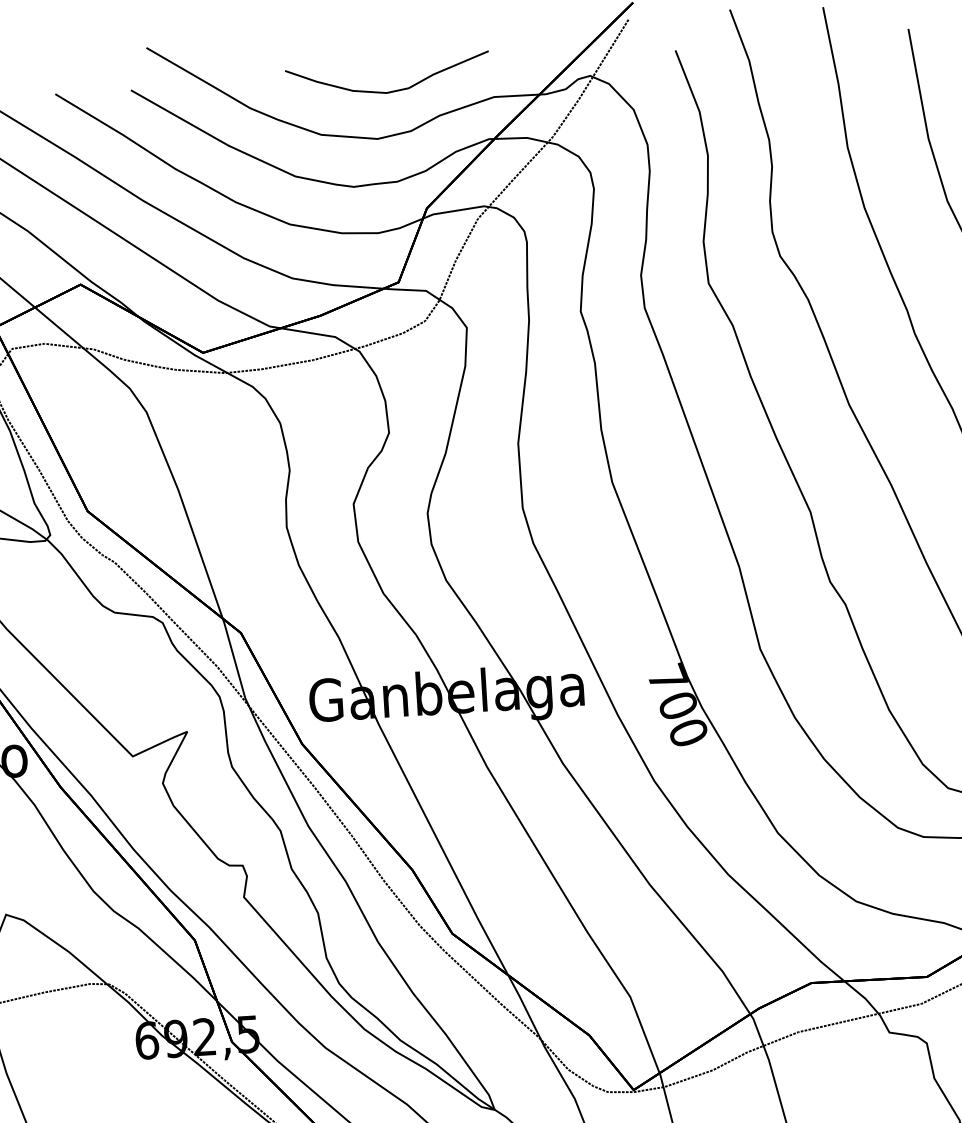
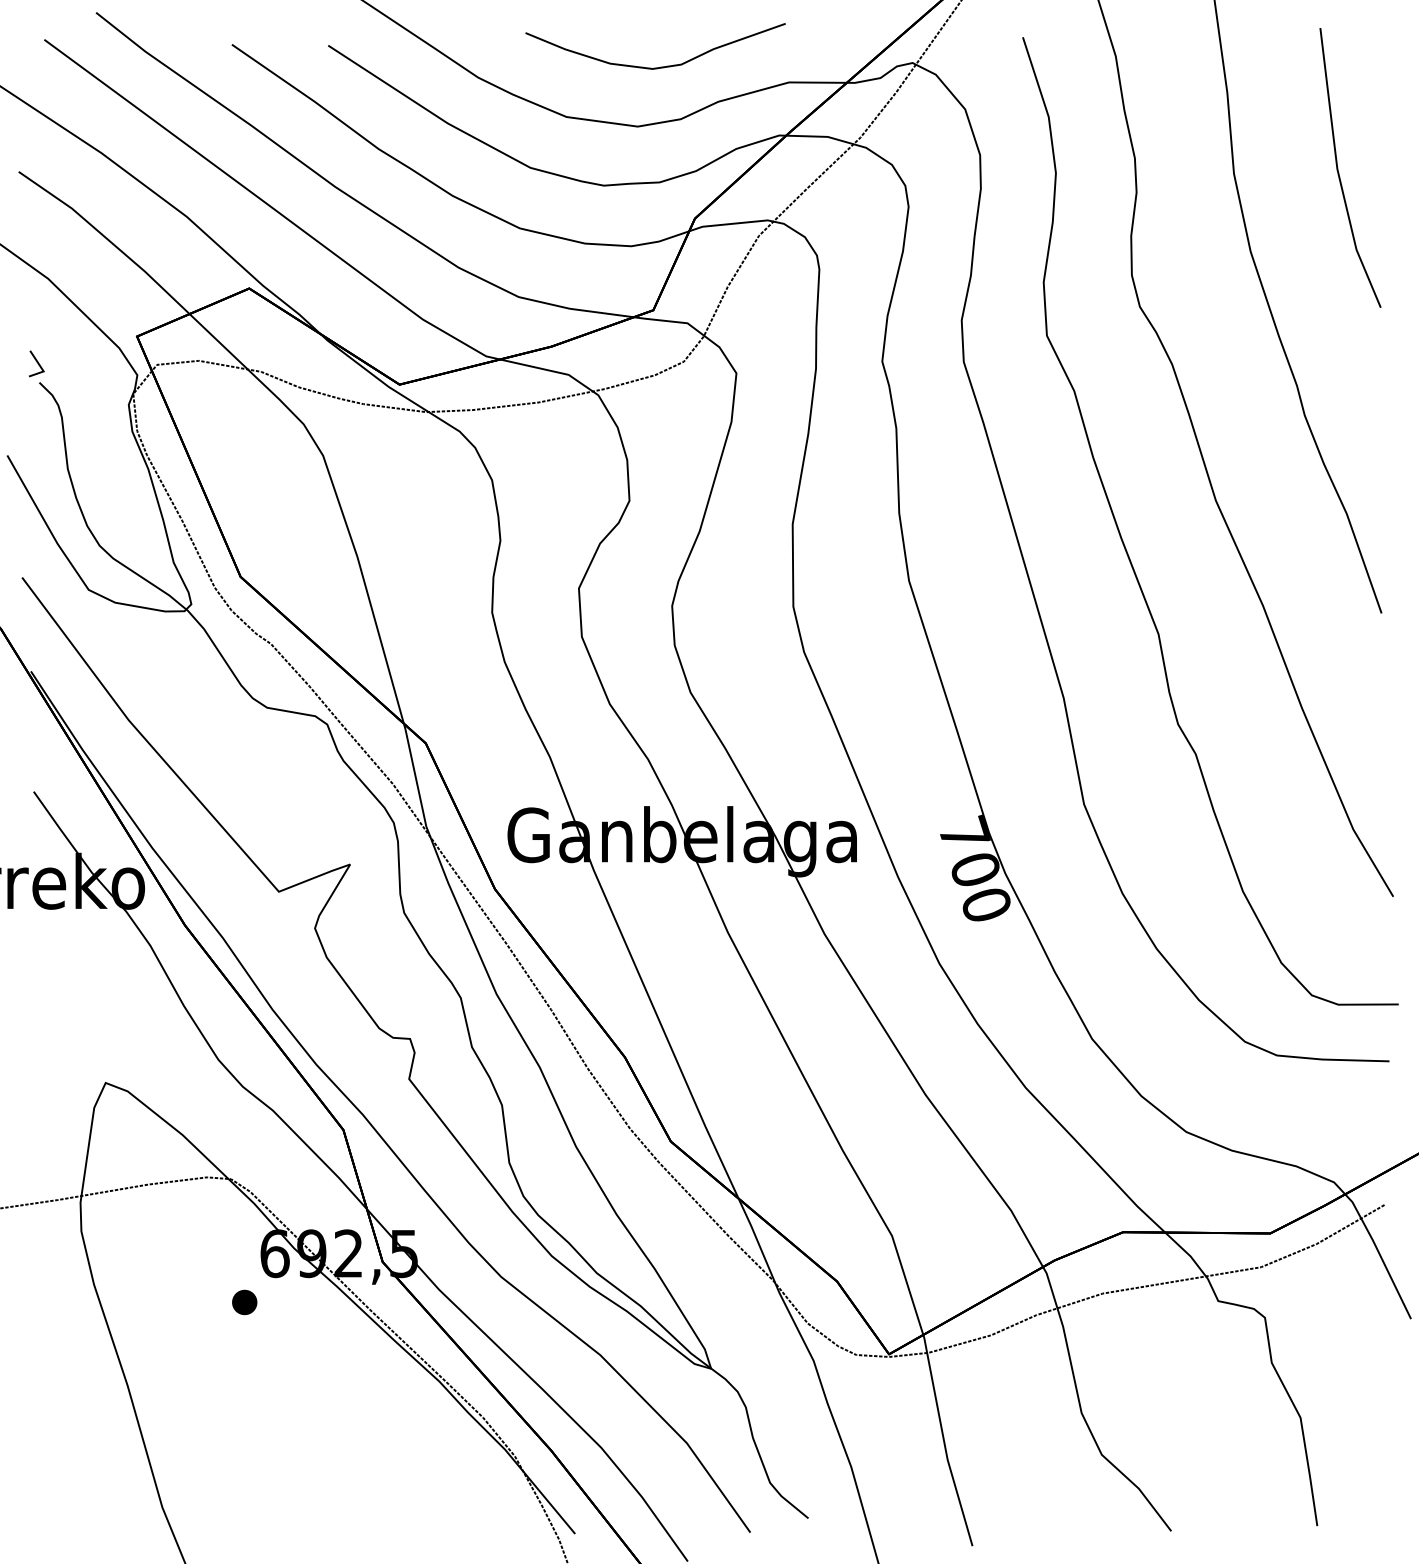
part: (125, 1080) -> (244, 1302), added

